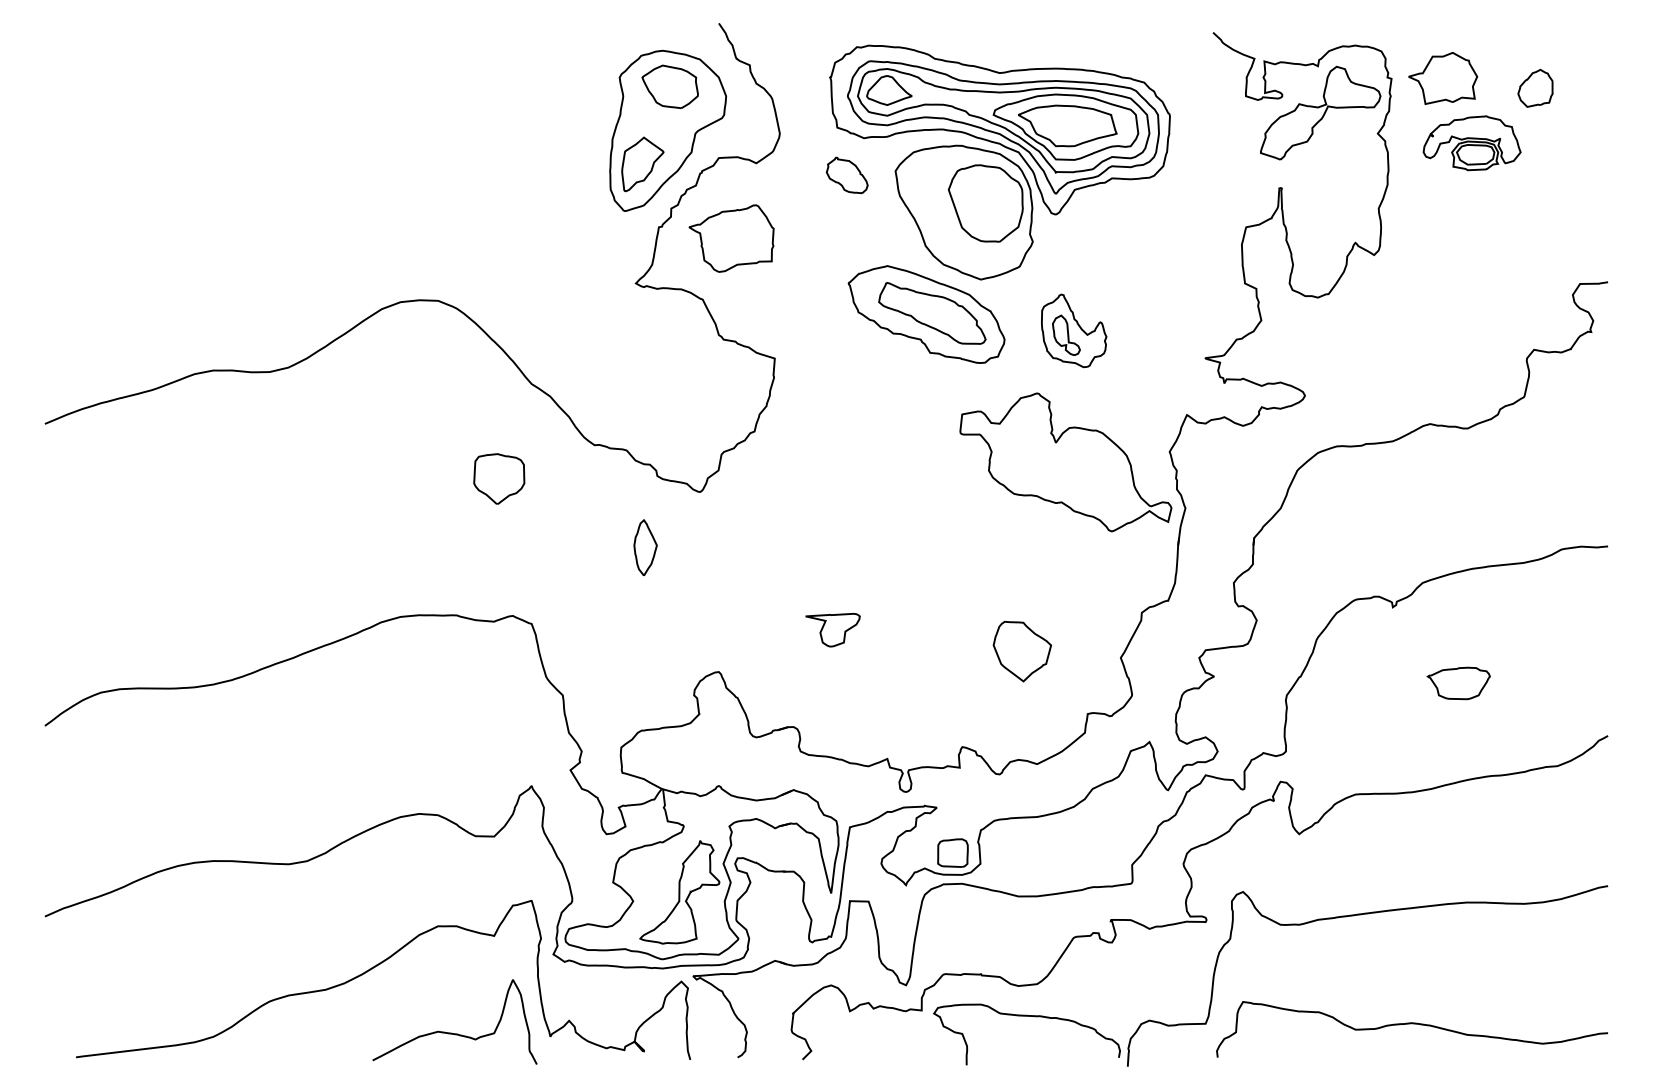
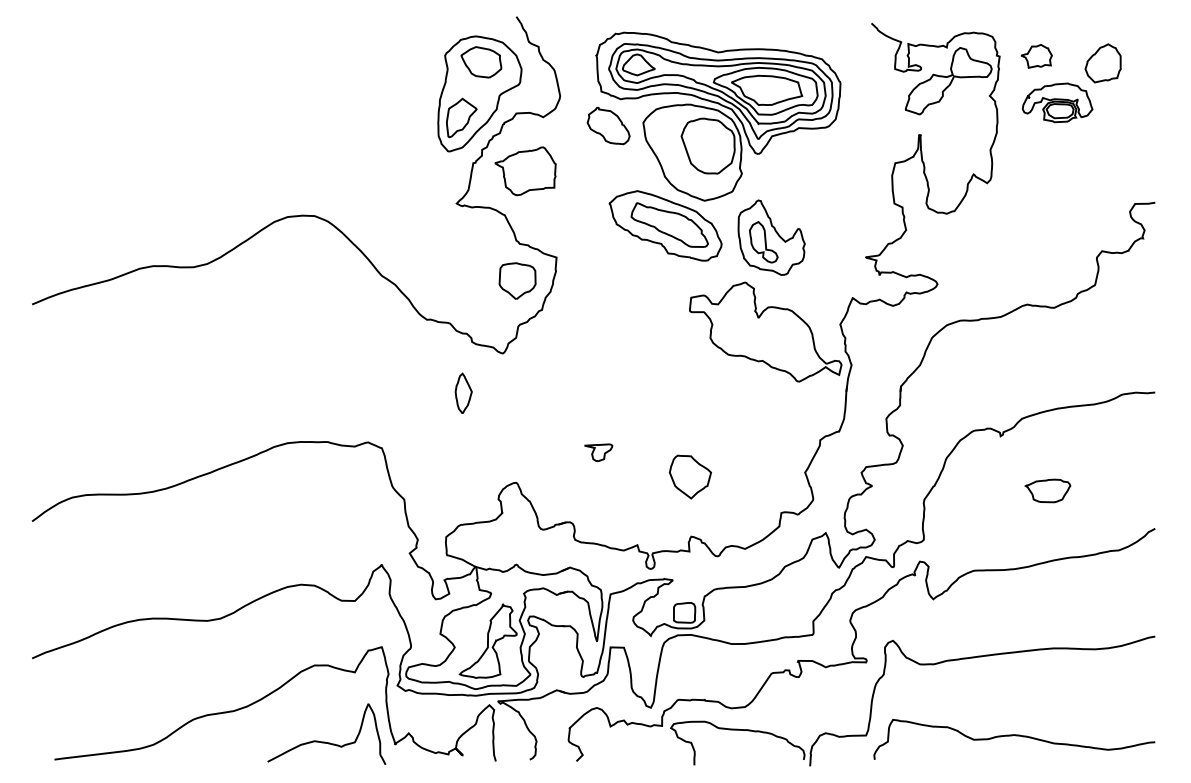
part: (1442, 78) -> (1036, 56), size x0.62
part: (1534, 88) -> (1102, 63), size x1.43
part: (847, 174) -> (608, 125), size x1.43
part: (1073, 330) -> (771, 237), size x1.43
part: (499, 478) -> (517, 280), moved
part: (833, 629) -> (598, 452), size x0.71
part: (1022, 650) -> (690, 476), moved

